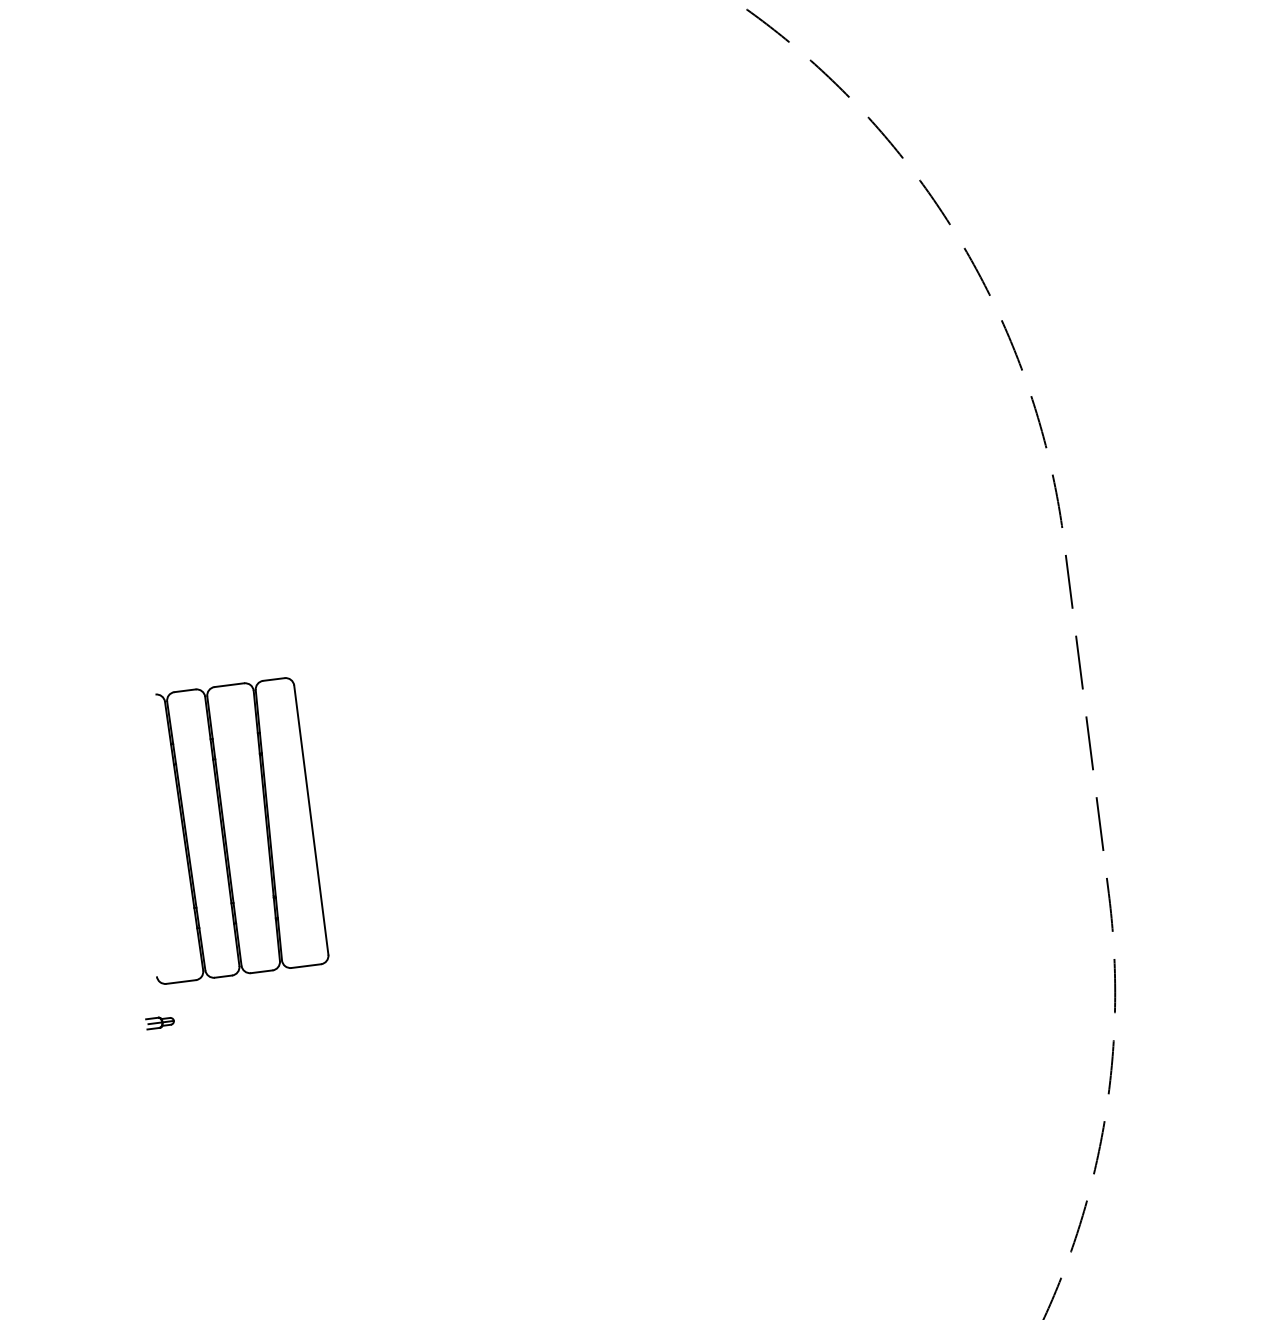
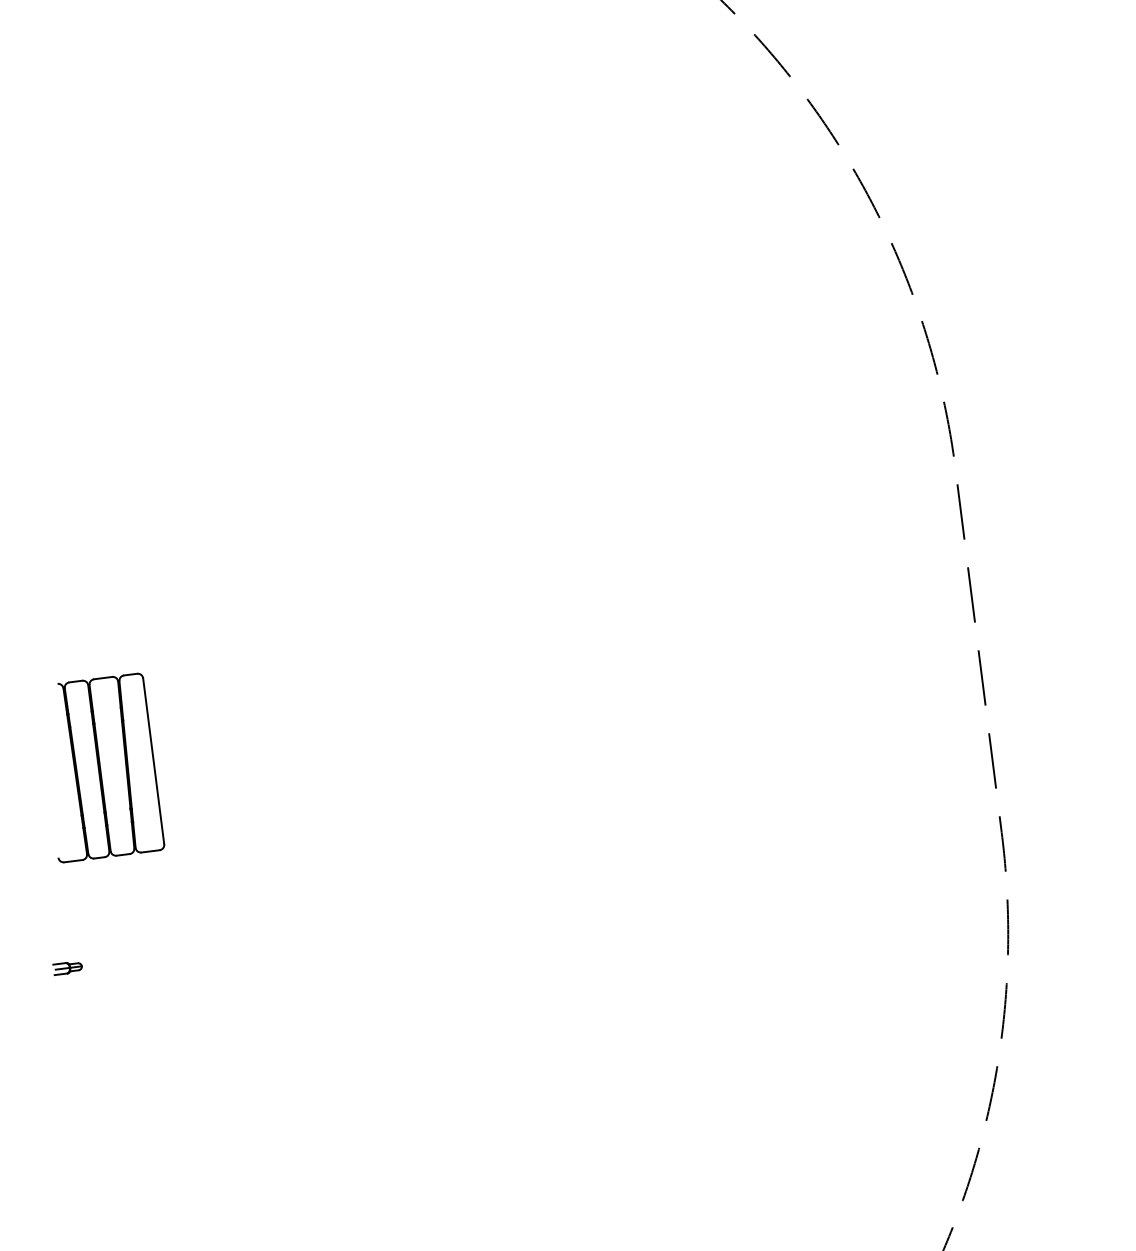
part: (242, 830) -> (111, 767), size x0.6
part: (159, 1023) -> (67, 968), moved

